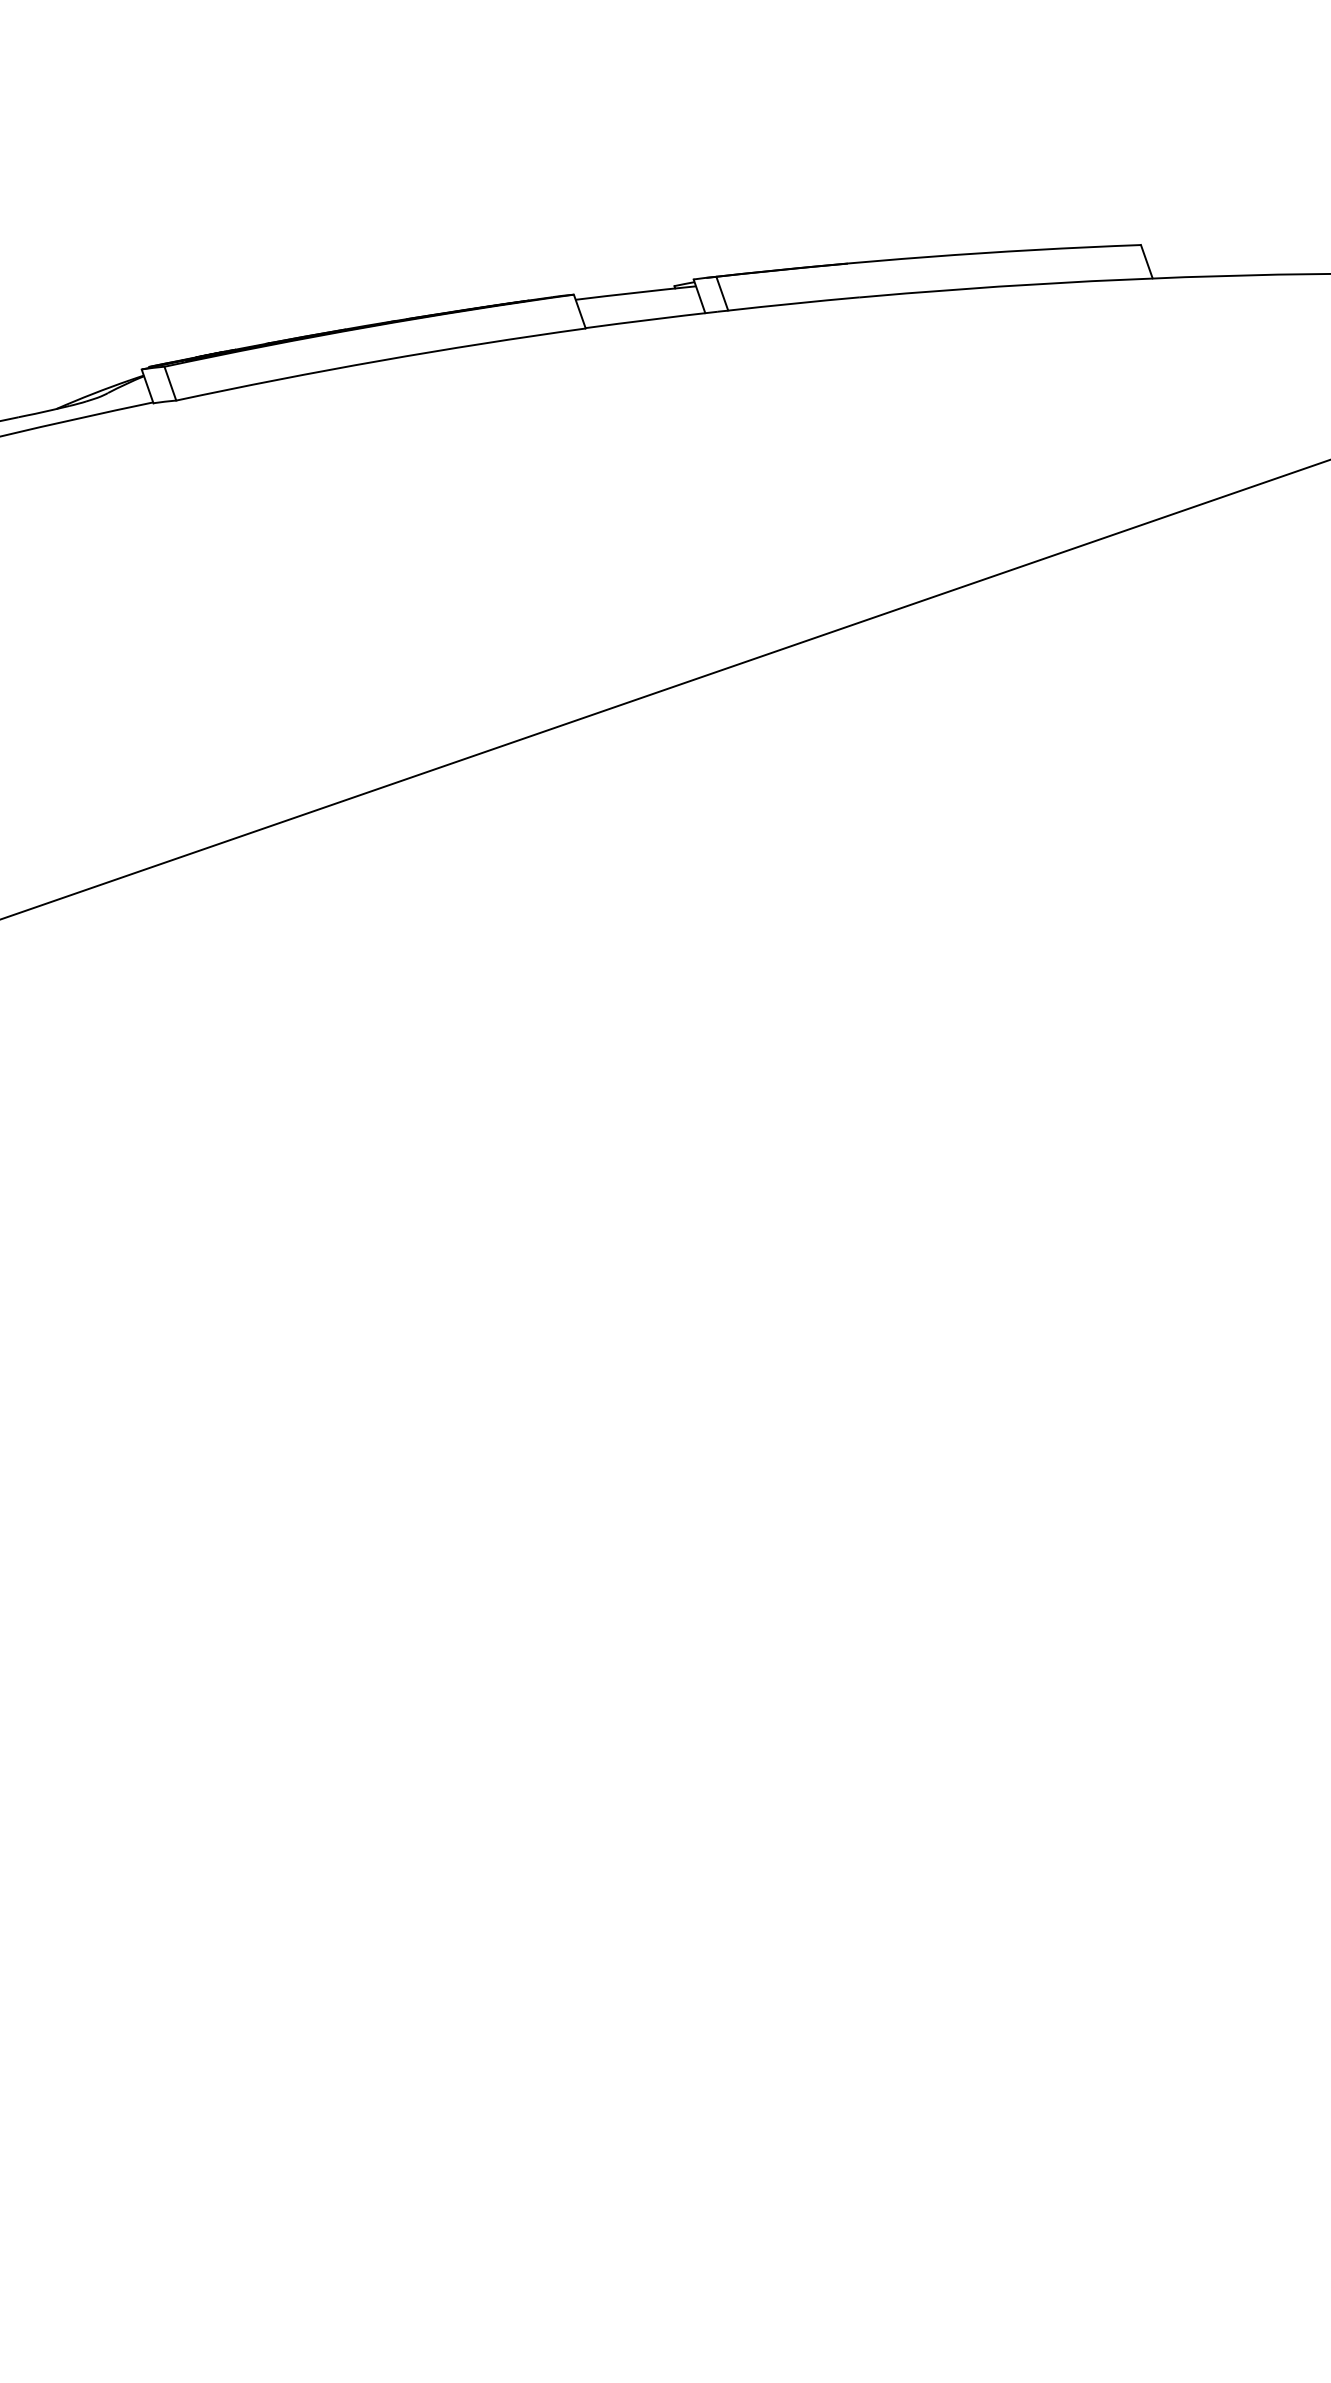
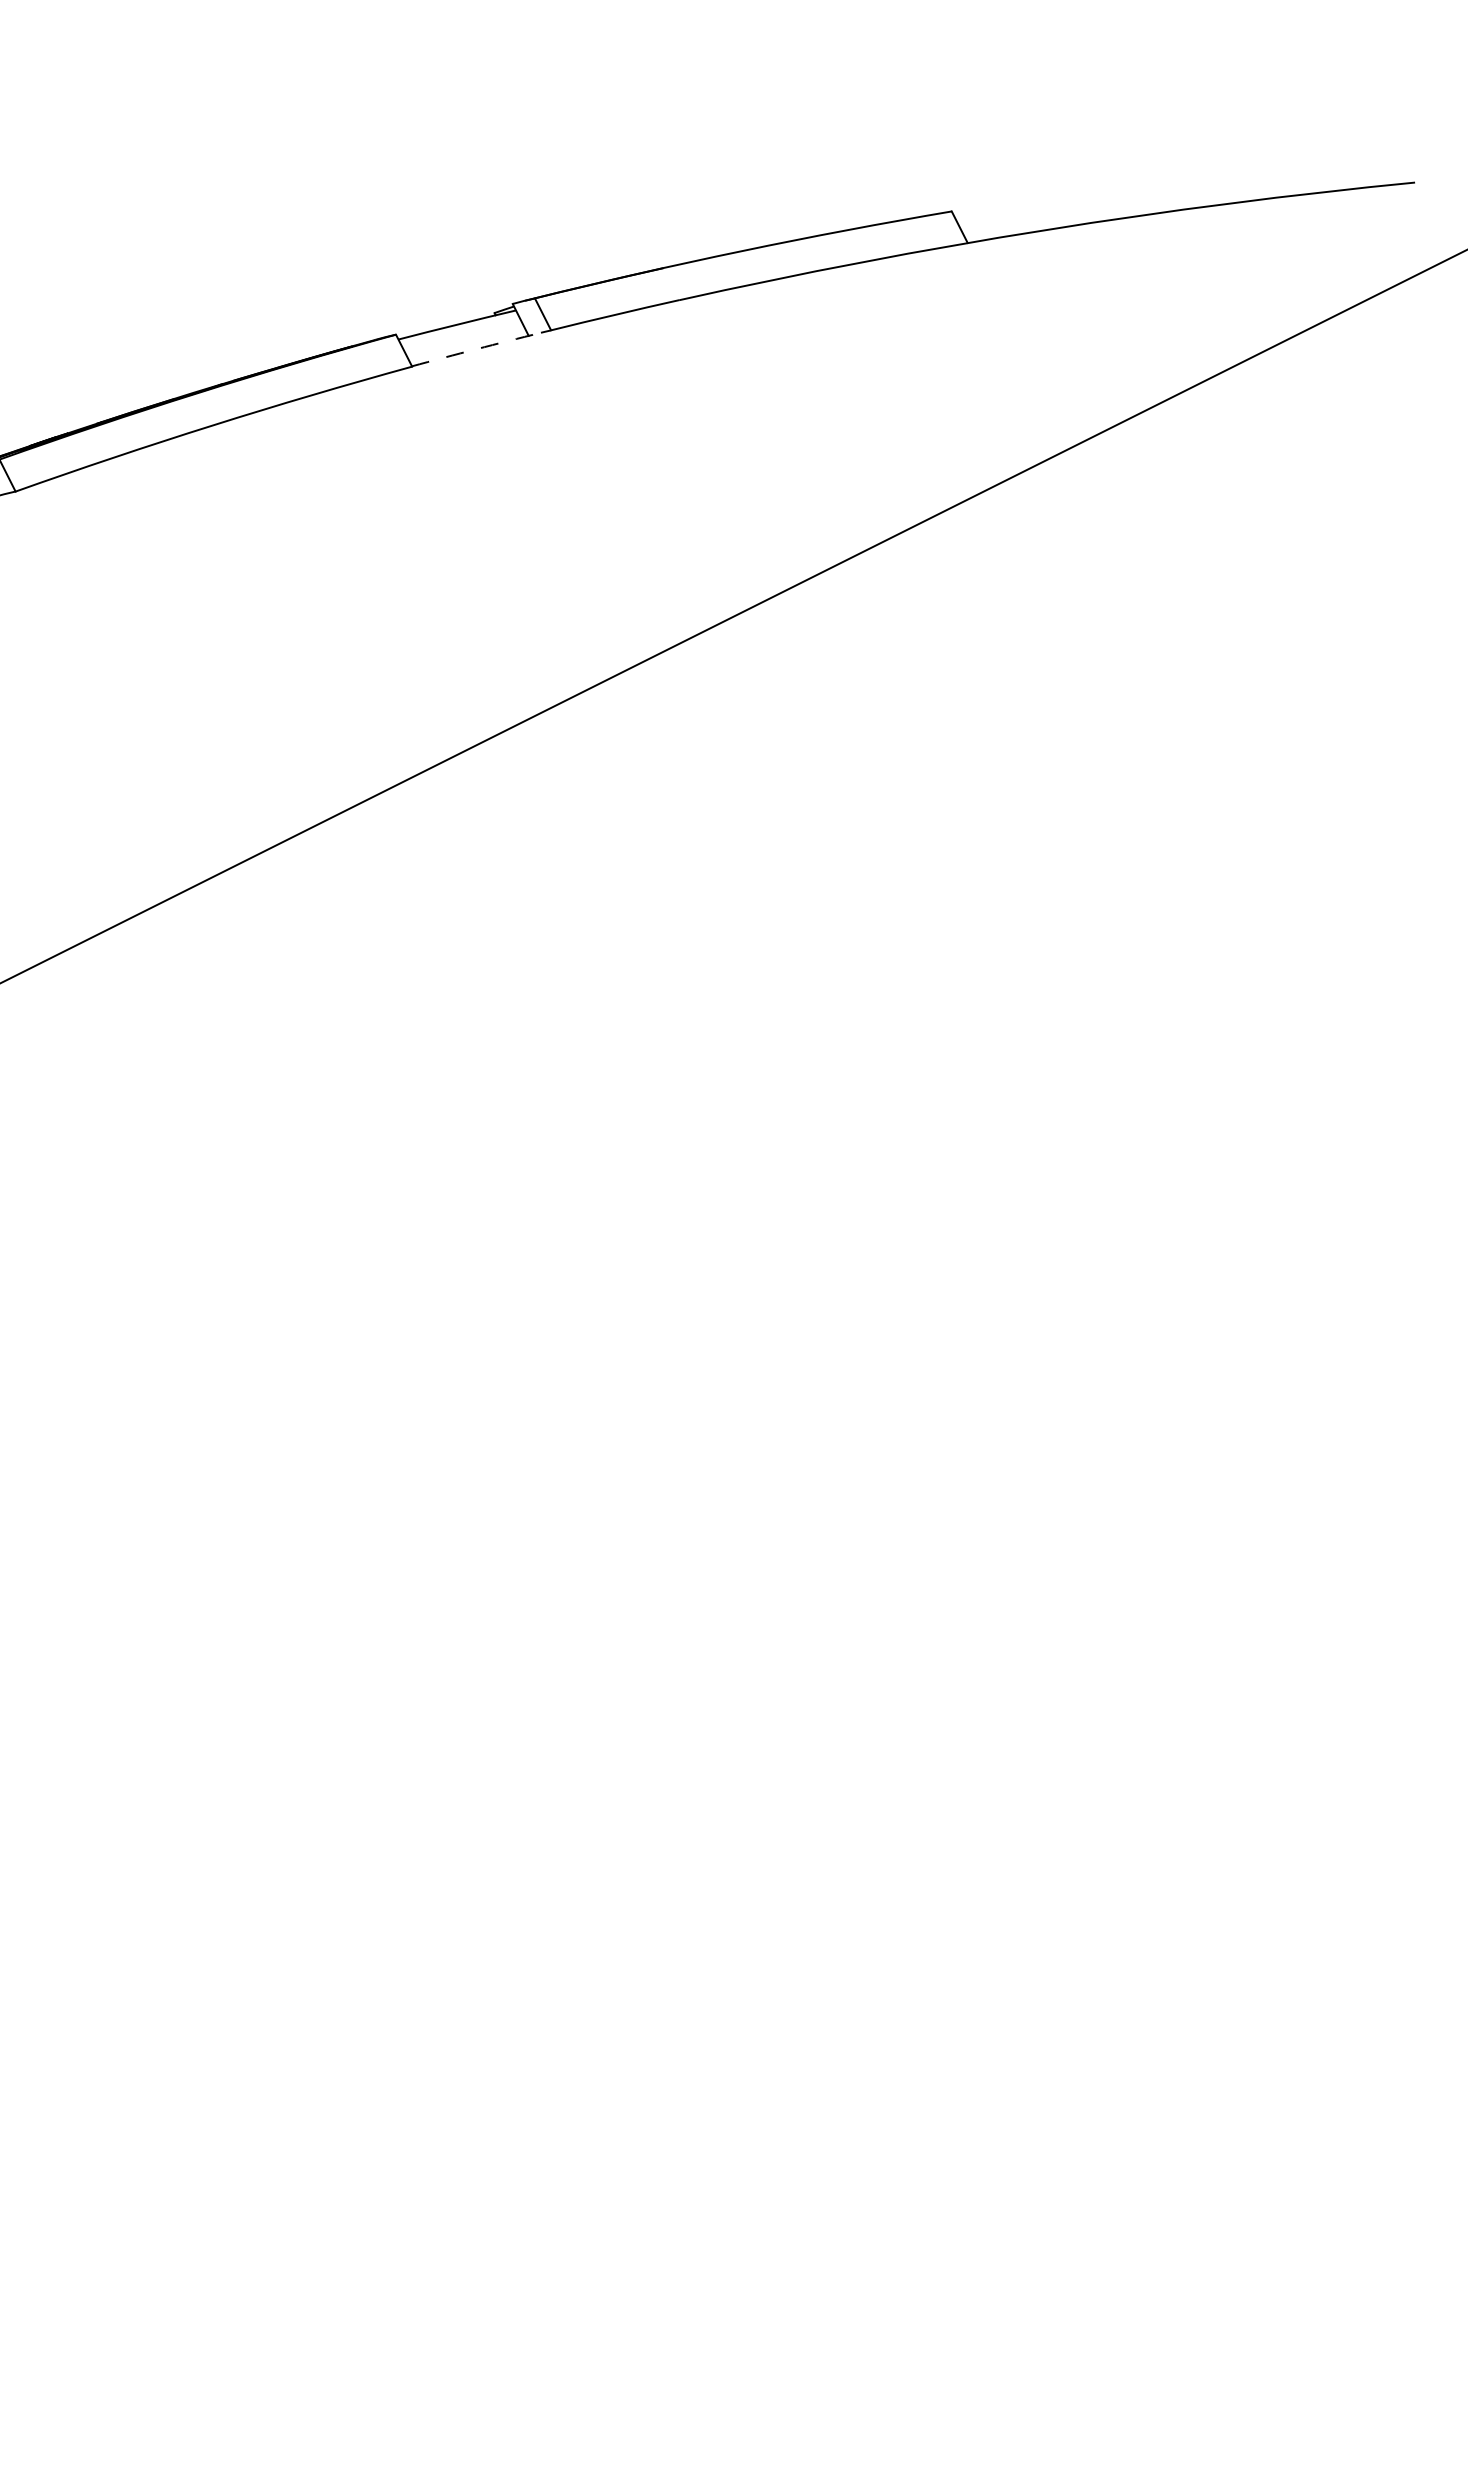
arc: (651, 319) -> (476, 349), solid -> dashed

